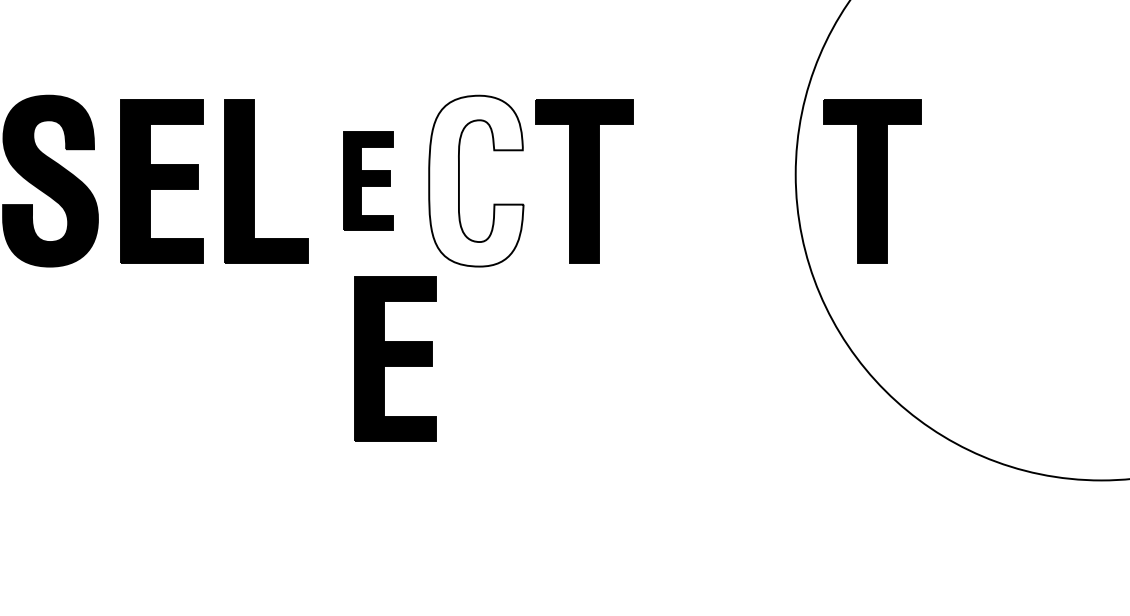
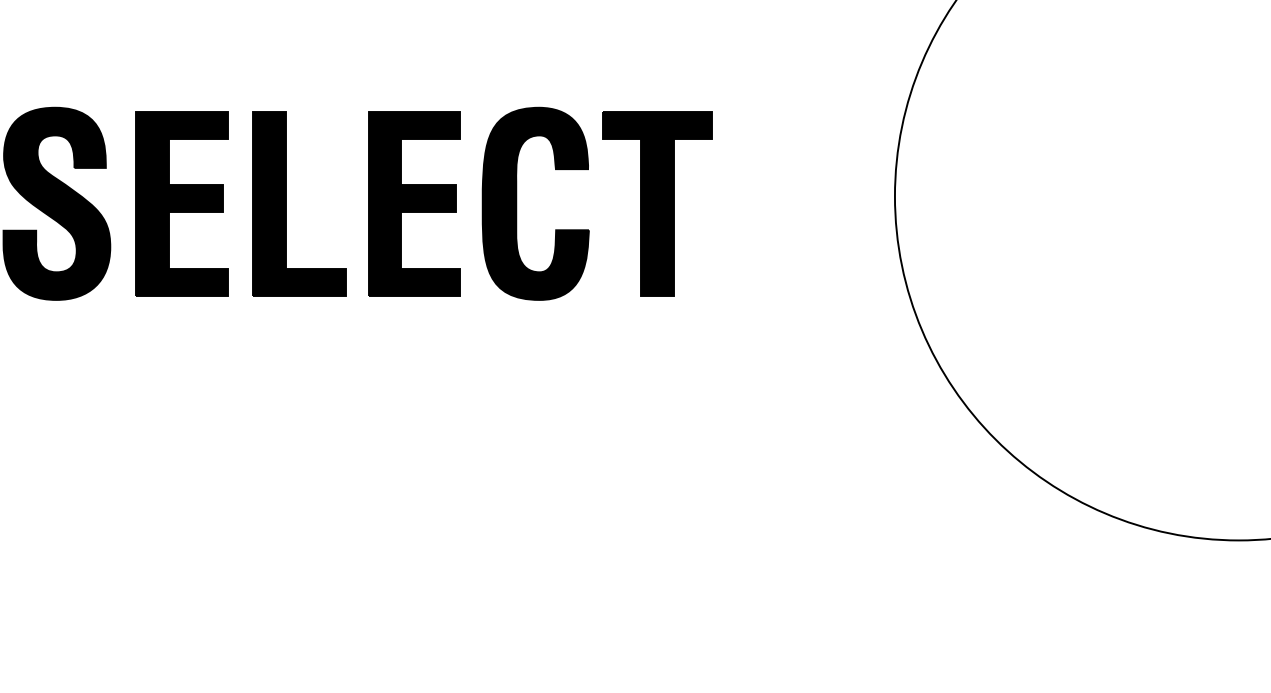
part: (368, 180) -> (414, 203), size x1.67
fill: (476, 180) -> (535, 203), added
part: (872, 180) -> (981, 203), removed
part: (395, 358) -> (444, 403), removed

